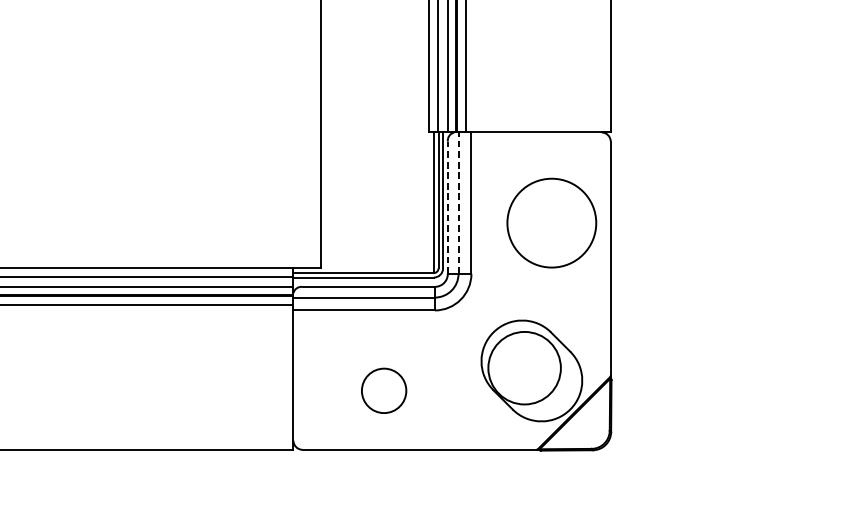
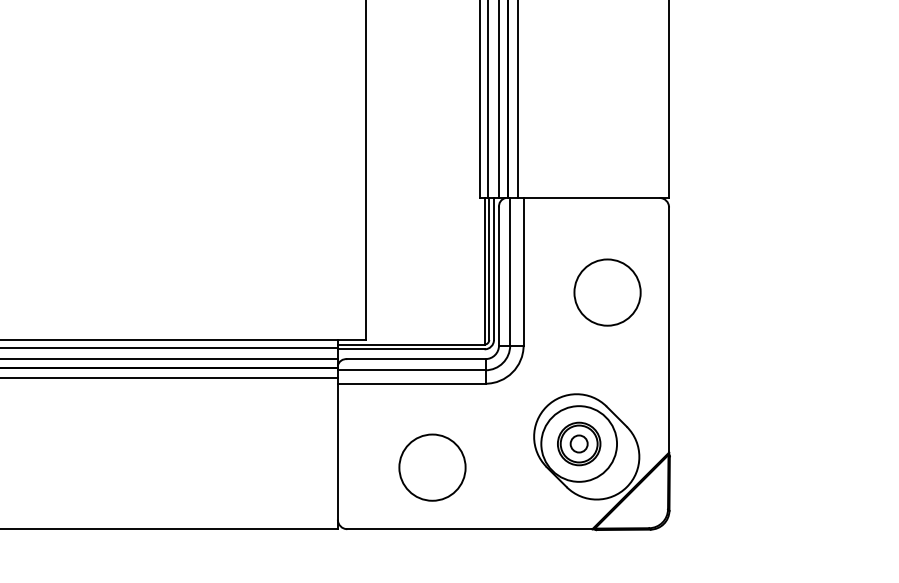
line: (458, 202) -> (510, 271), dashed -> solid
line: (448, 207) -> (499, 276), dashed -> solid
circle: (551, 223) -> (607, 292), size x0.71
part: (524, 367) -> (579, 443), added
circle: (384, 390) -> (432, 467), size x1.43

